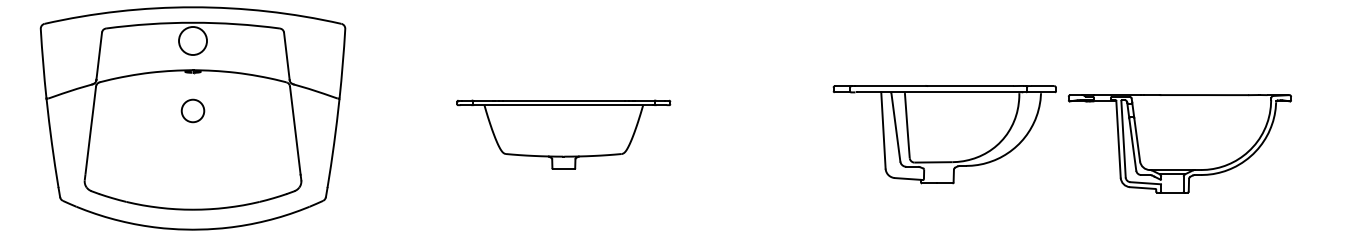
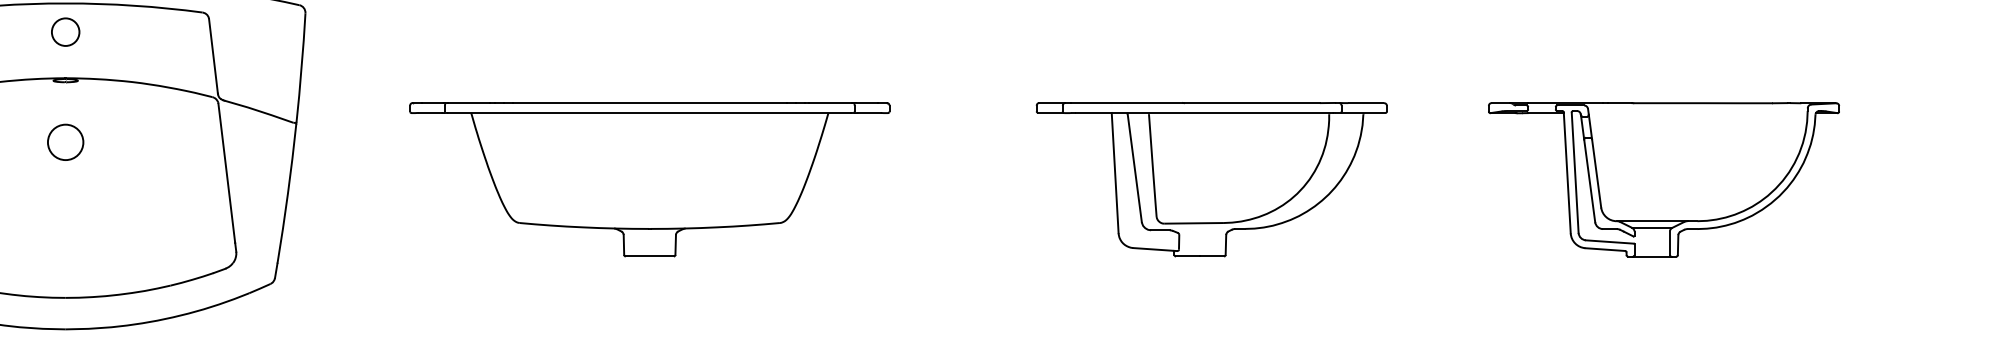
circle: (192, 40) -> (64, 31), size x0.62
part: (563, 134) -> (649, 179), size x1.43
part: (944, 134) -> (1211, 179), moved
part: (1179, 143) -> (1663, 179), moved

